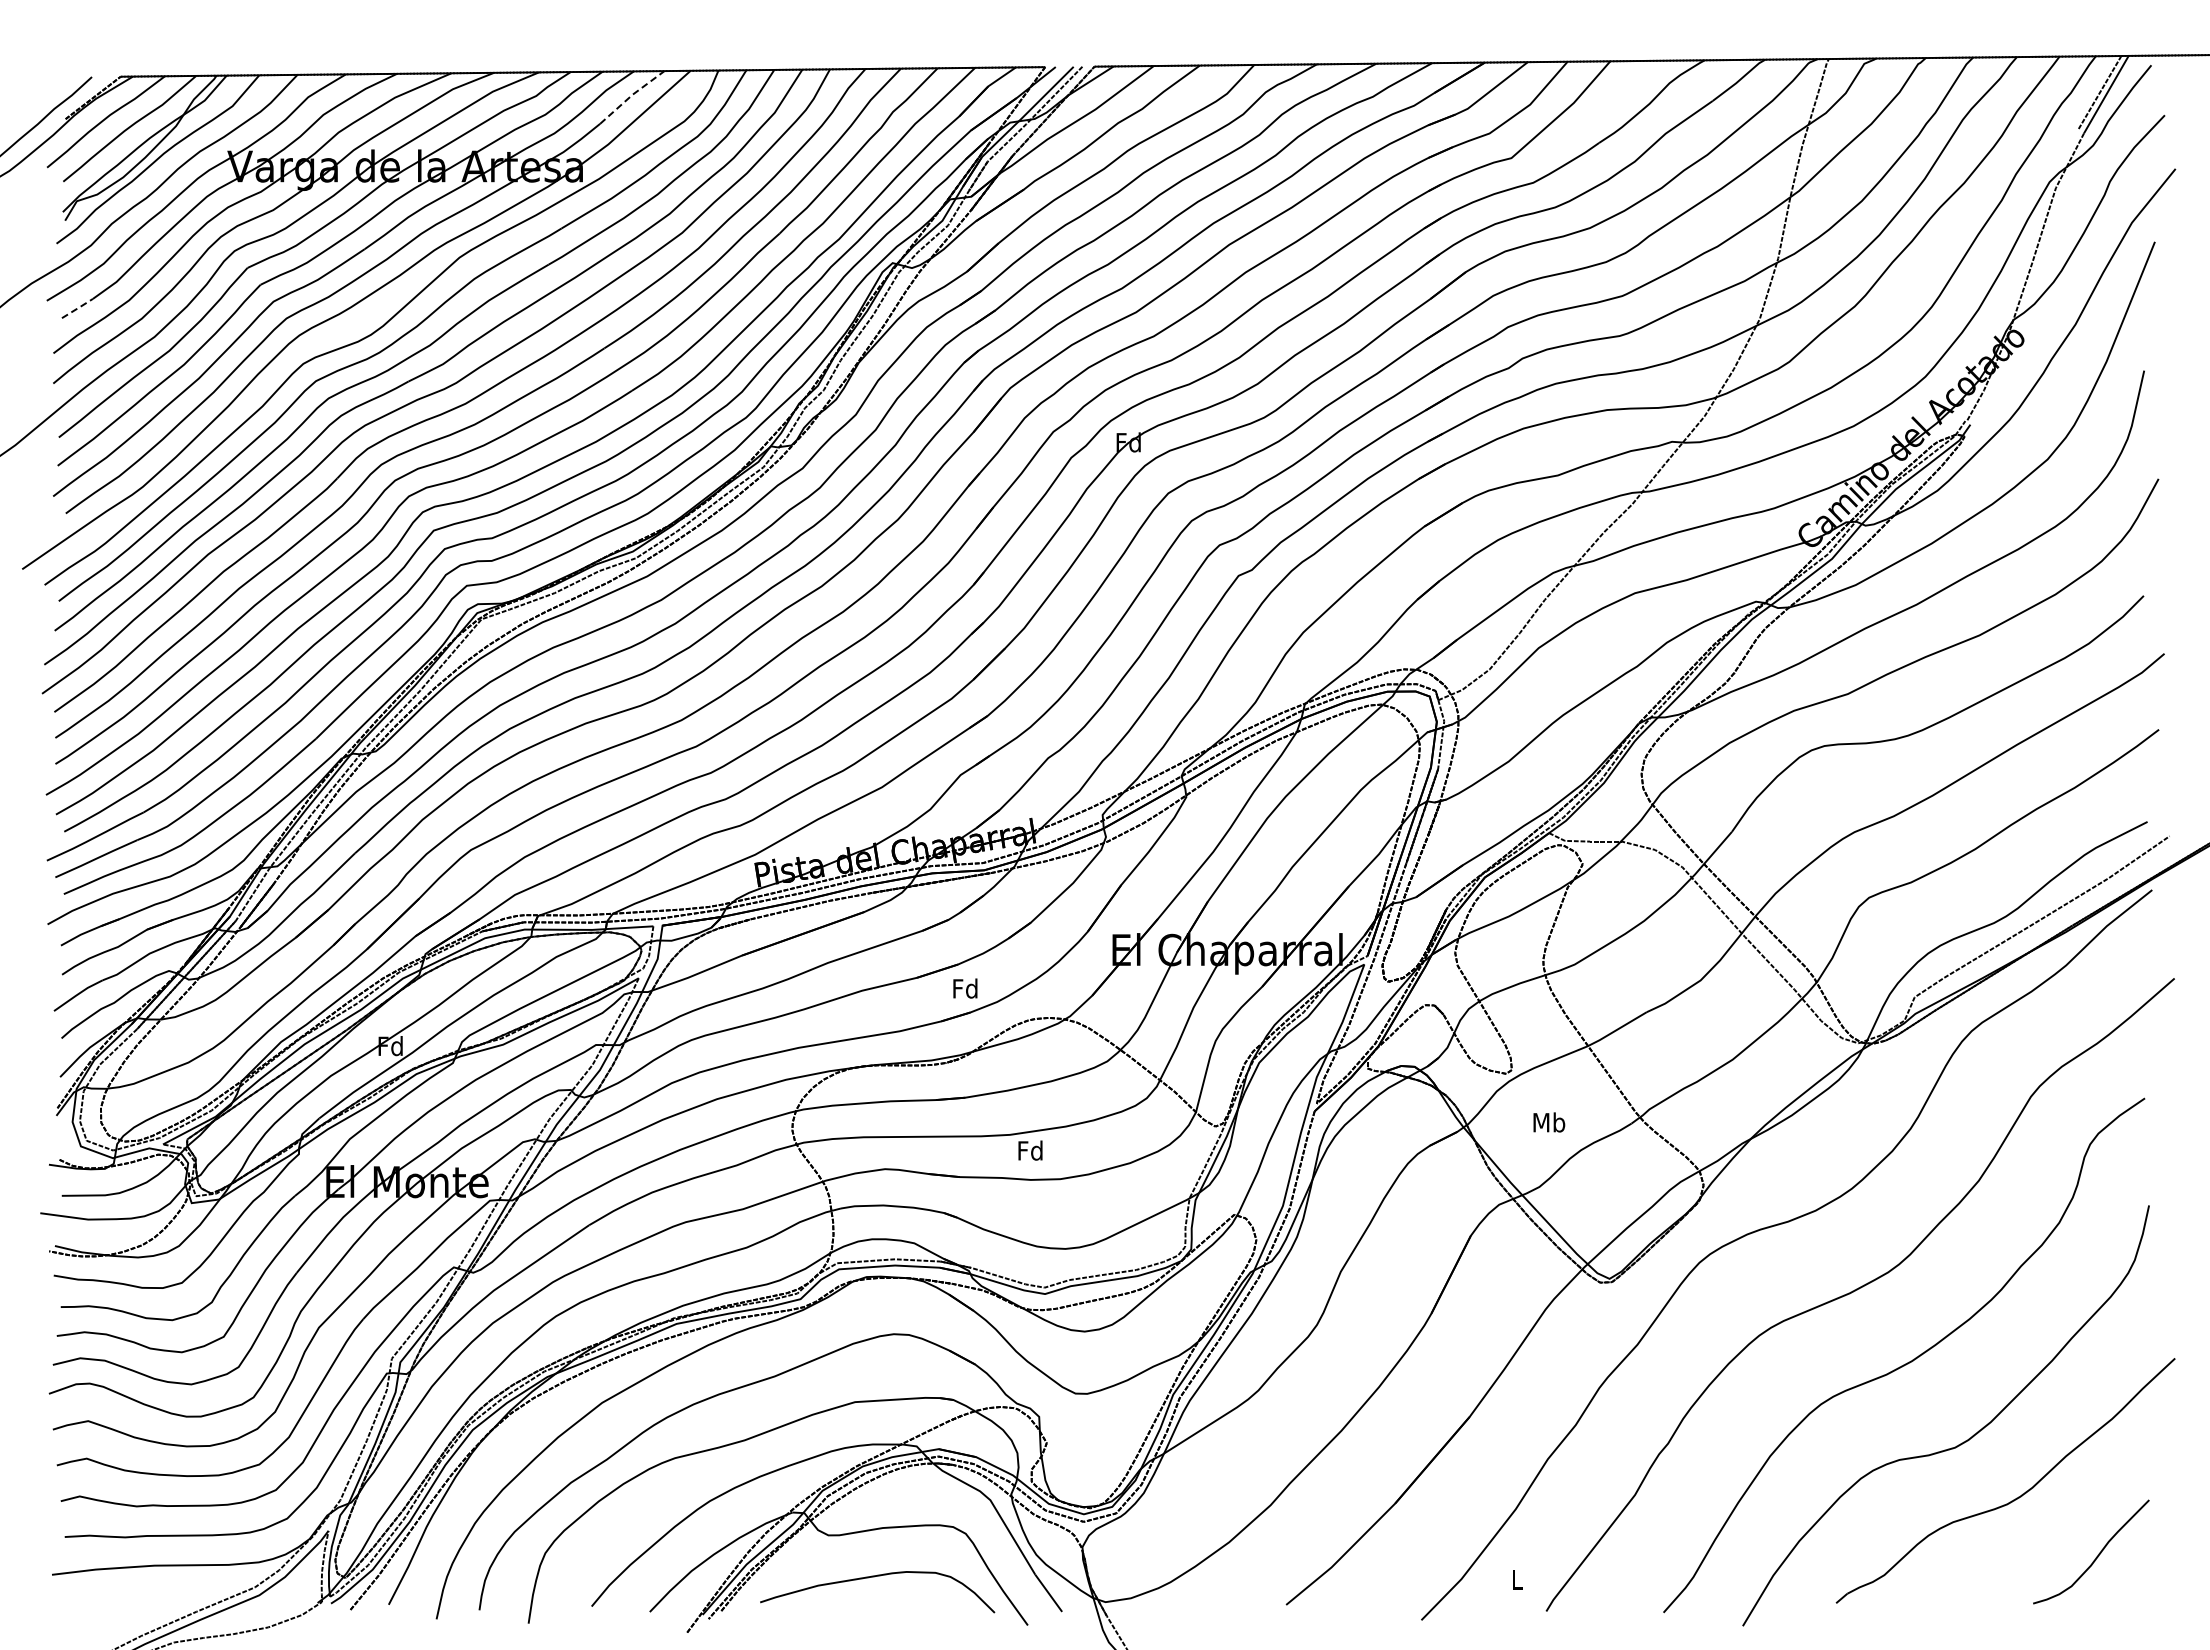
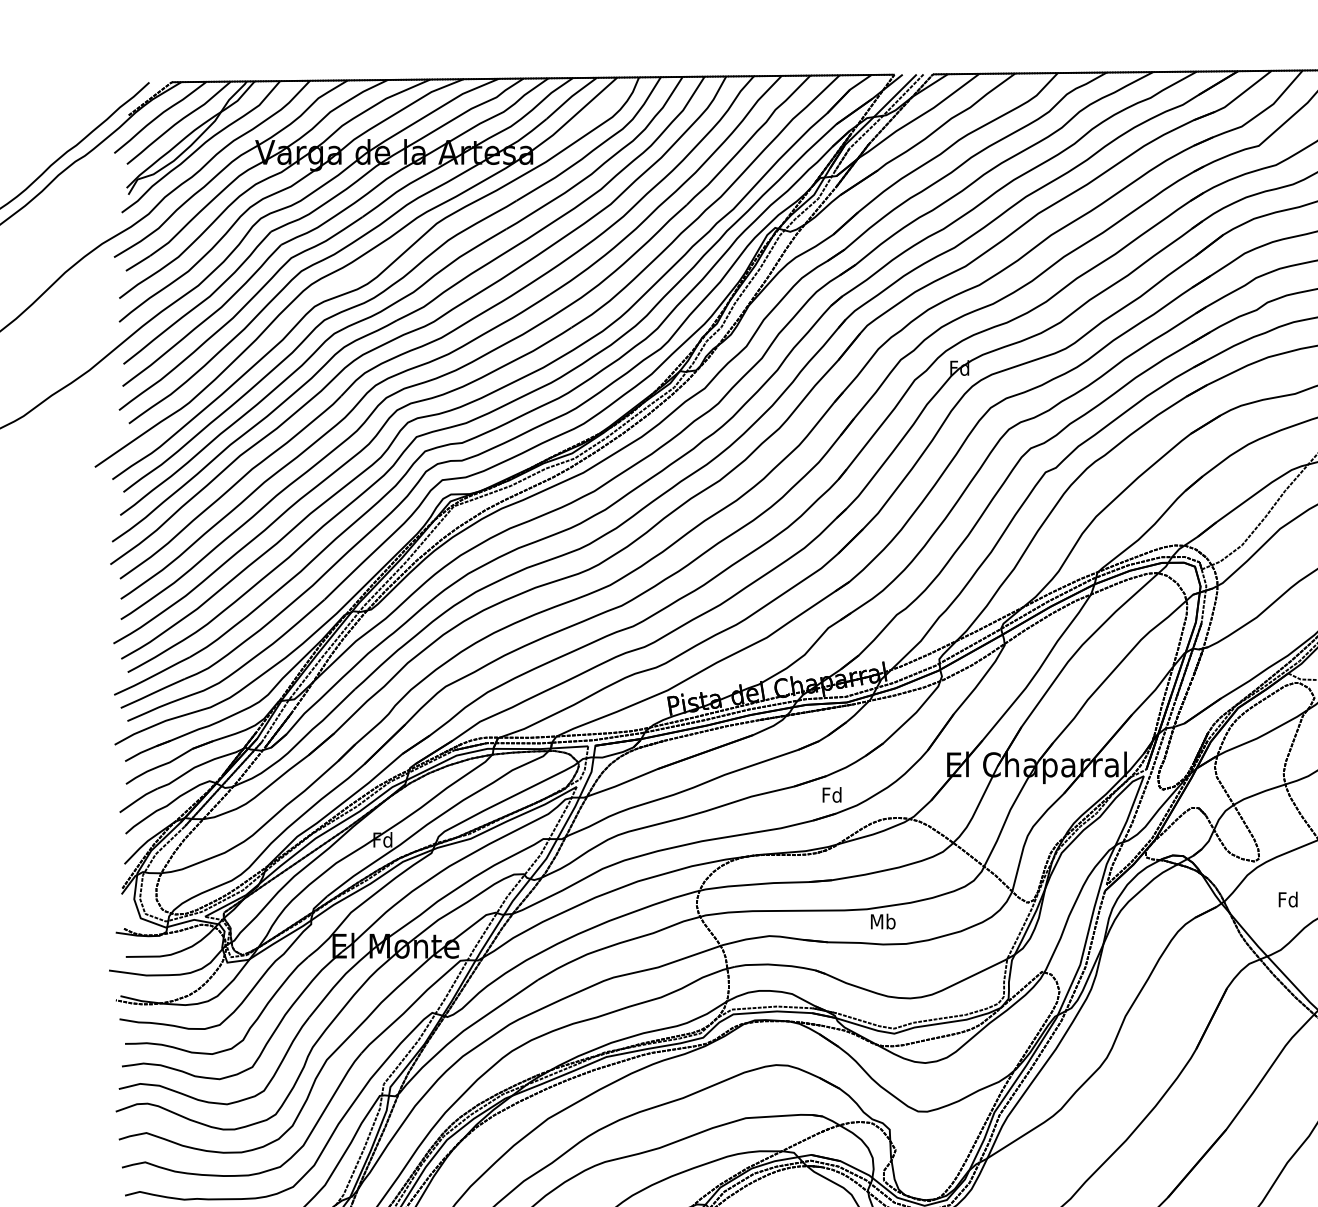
line: (631, 96) -> (571, 97), dashed -> solid
line: (78, 308) -> (138, 263), dashed -> solid
text: (1549, 1122) -> (1288, 899), Mb -> Fd
text: (1030, 1150) -> (882, 921), Fd -> Mb

